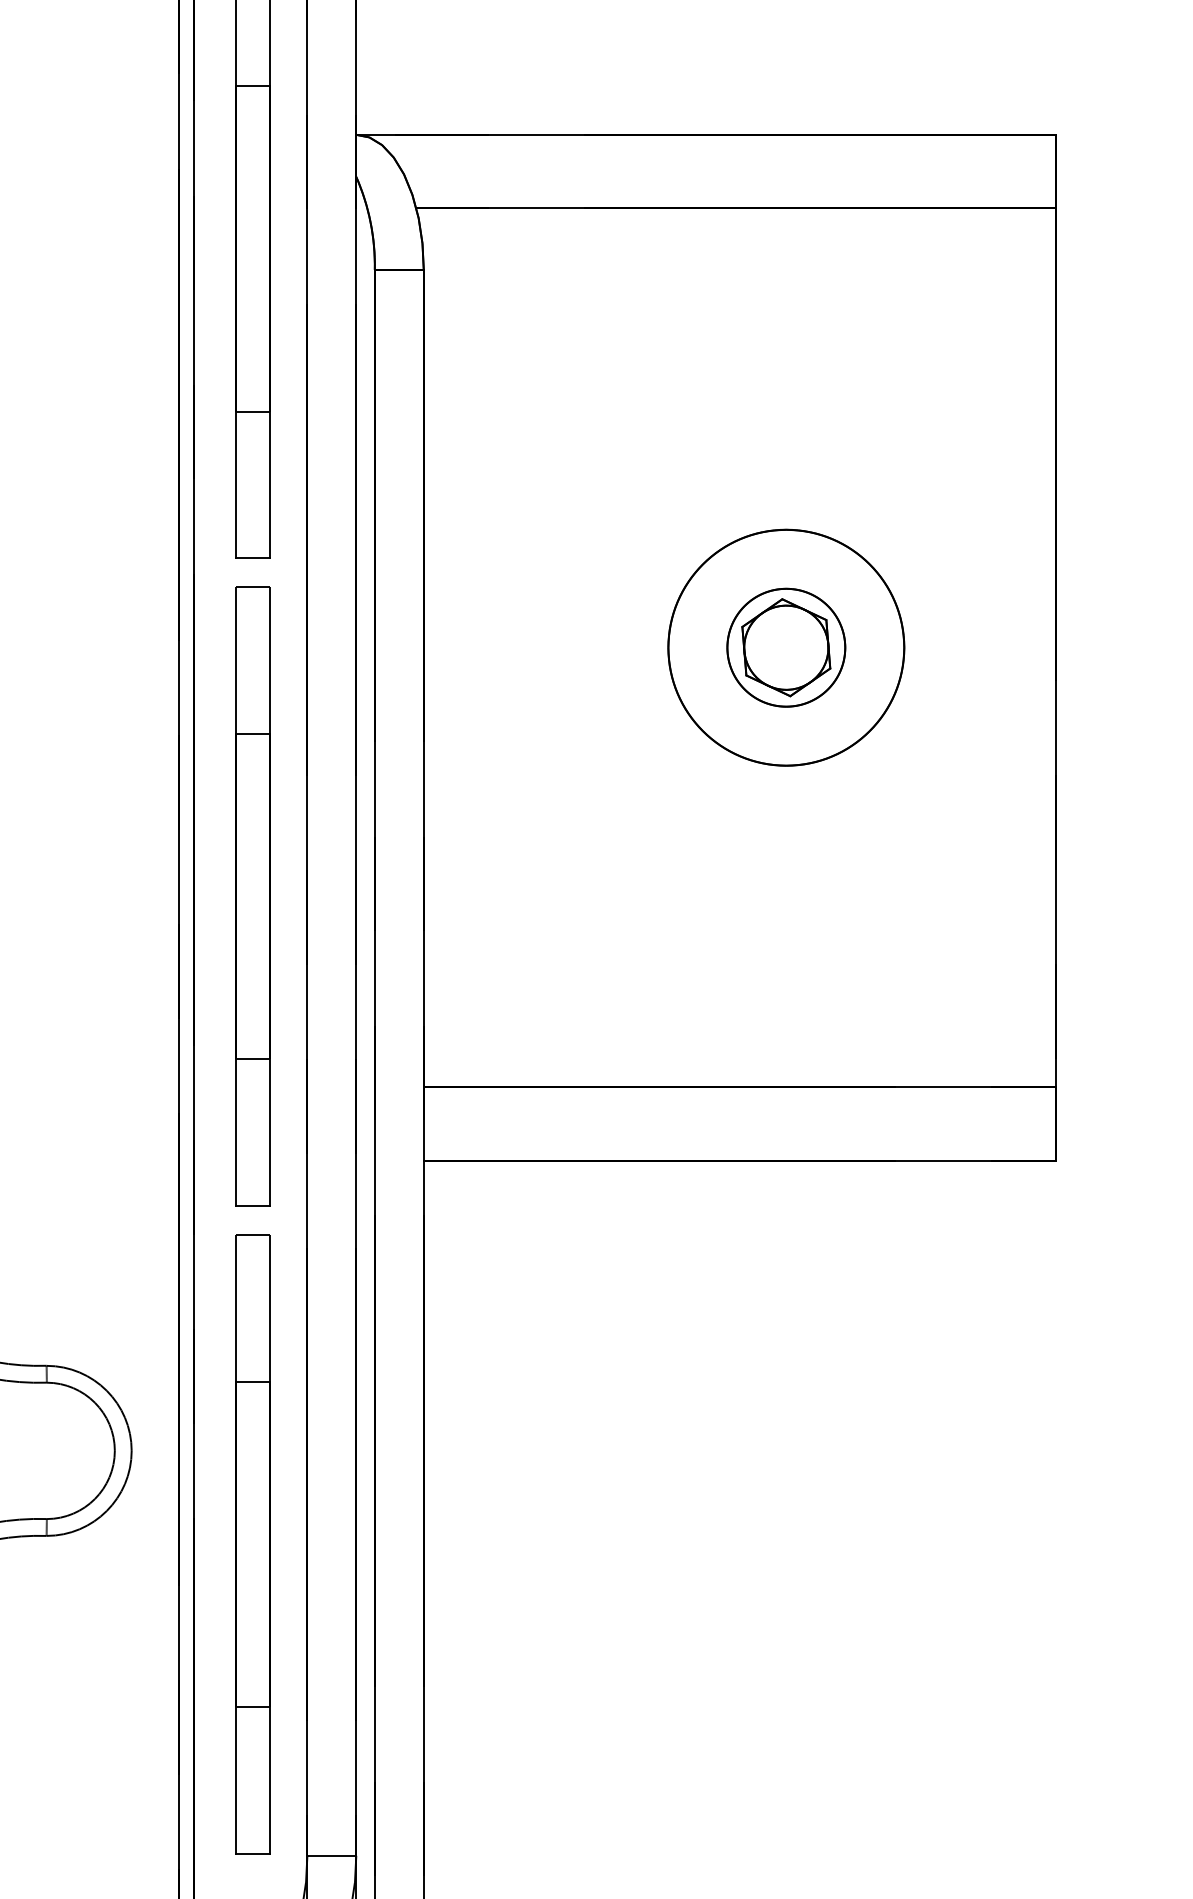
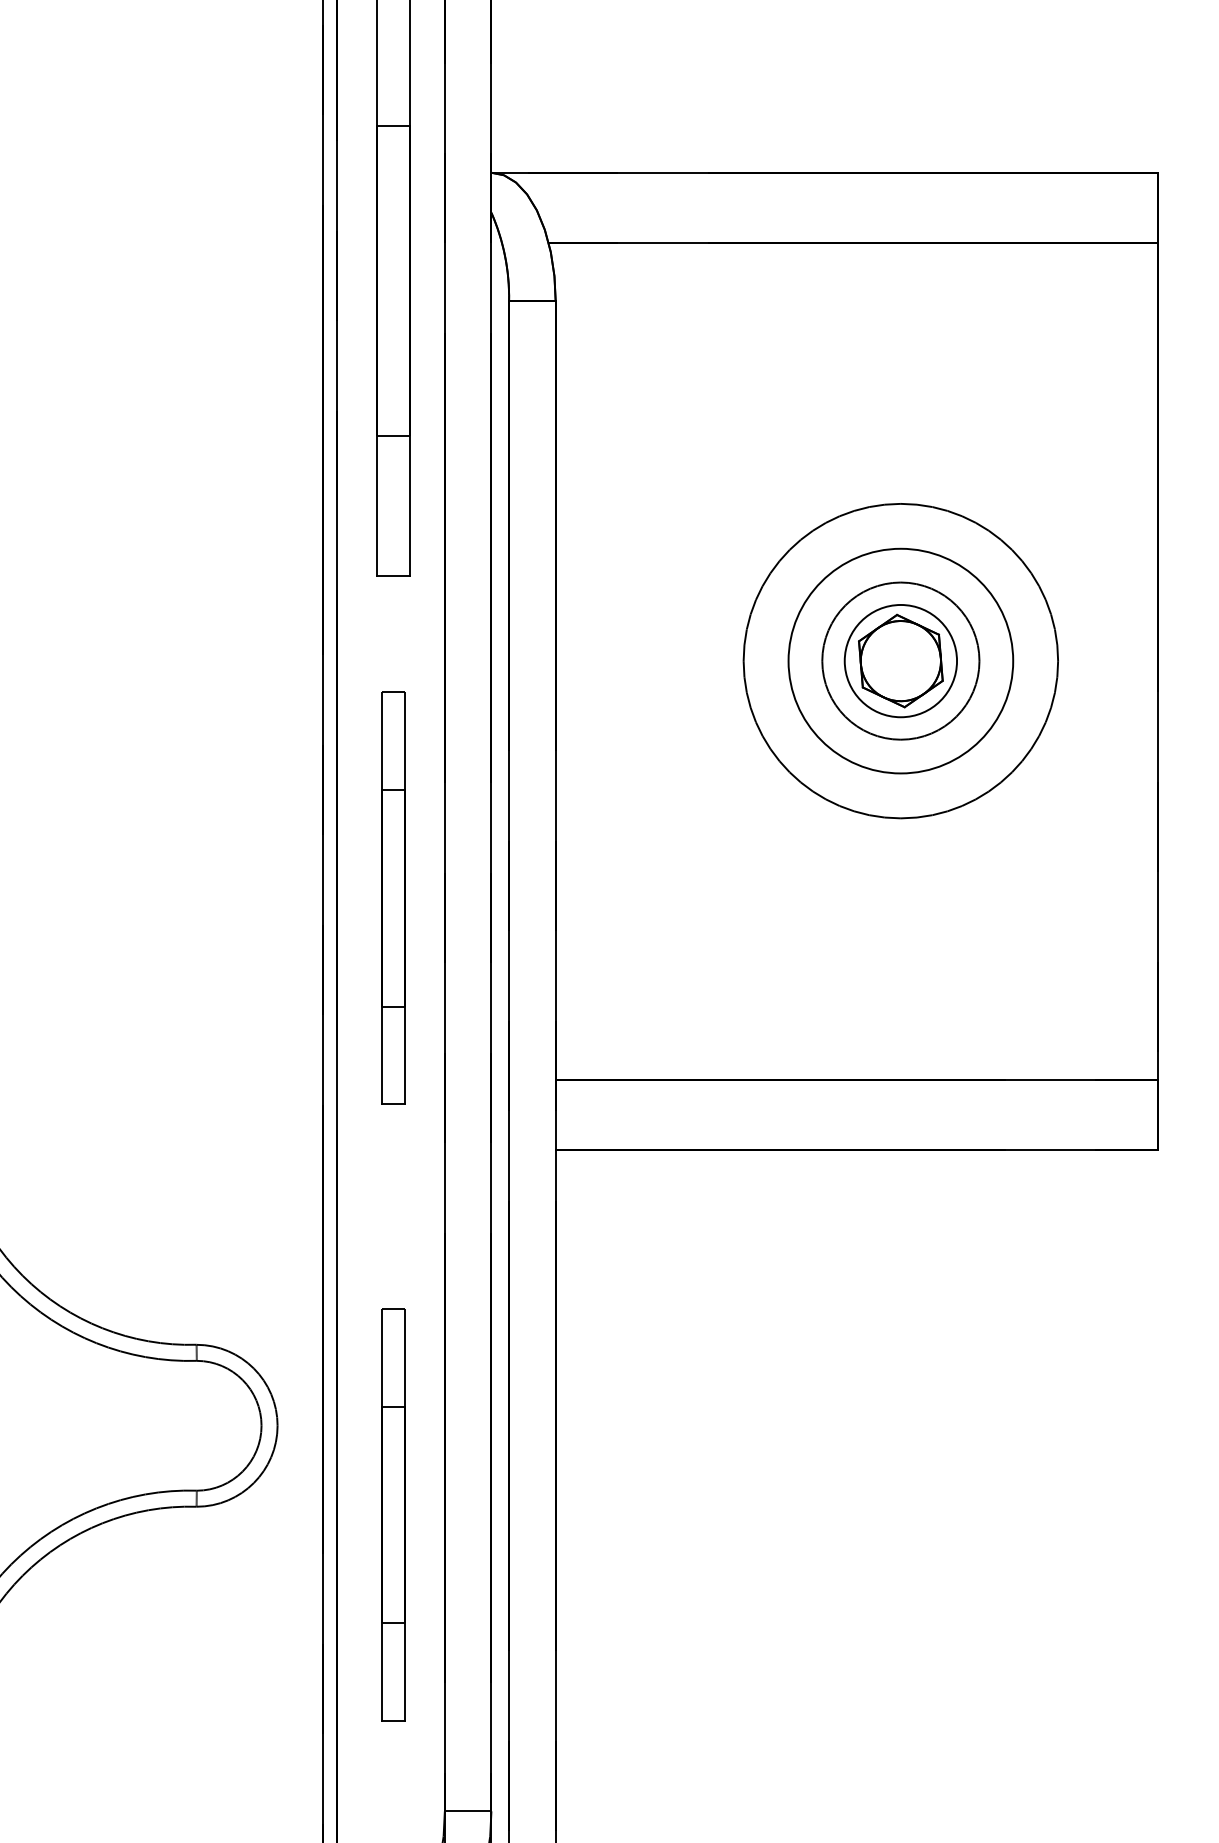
circle: (785, 647) -> (900, 660), size x1.4
circle: (785, 647) -> (900, 660), size x1.4
part: (253, 896) -> (393, 897), size x0.7
part: (253, 1544) -> (393, 1514), size x0.7

